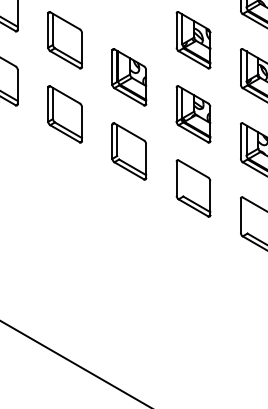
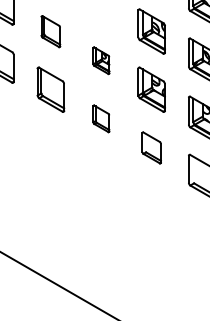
part: (64, 40) -> (50, 31), size x0.7
part: (129, 77) -> (101, 60), size x0.6
part: (129, 151) -> (101, 118), size x0.6
part: (193, 188) -> (151, 147), size x0.7

